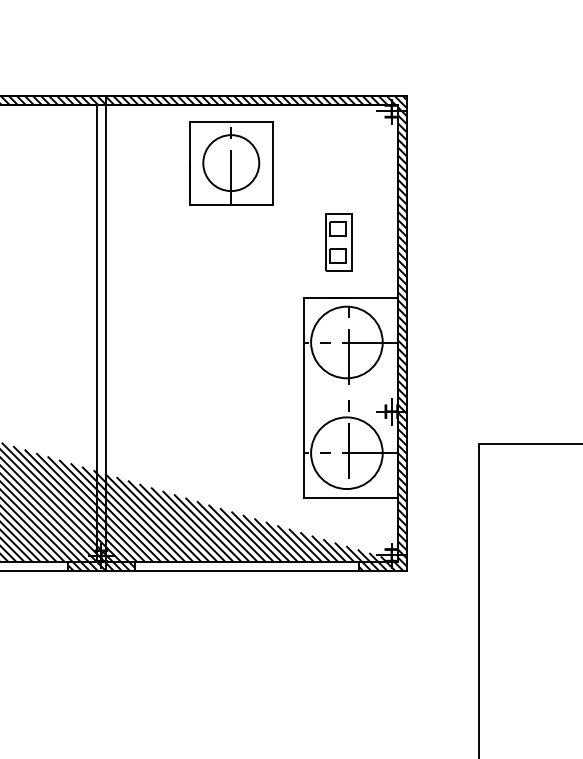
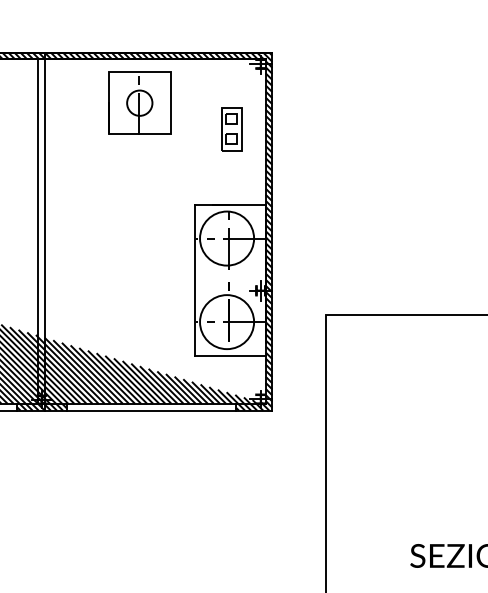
circle: (230, 163) -> (139, 103), size x0.6
part: (338, 243) -> (231, 129), moved

